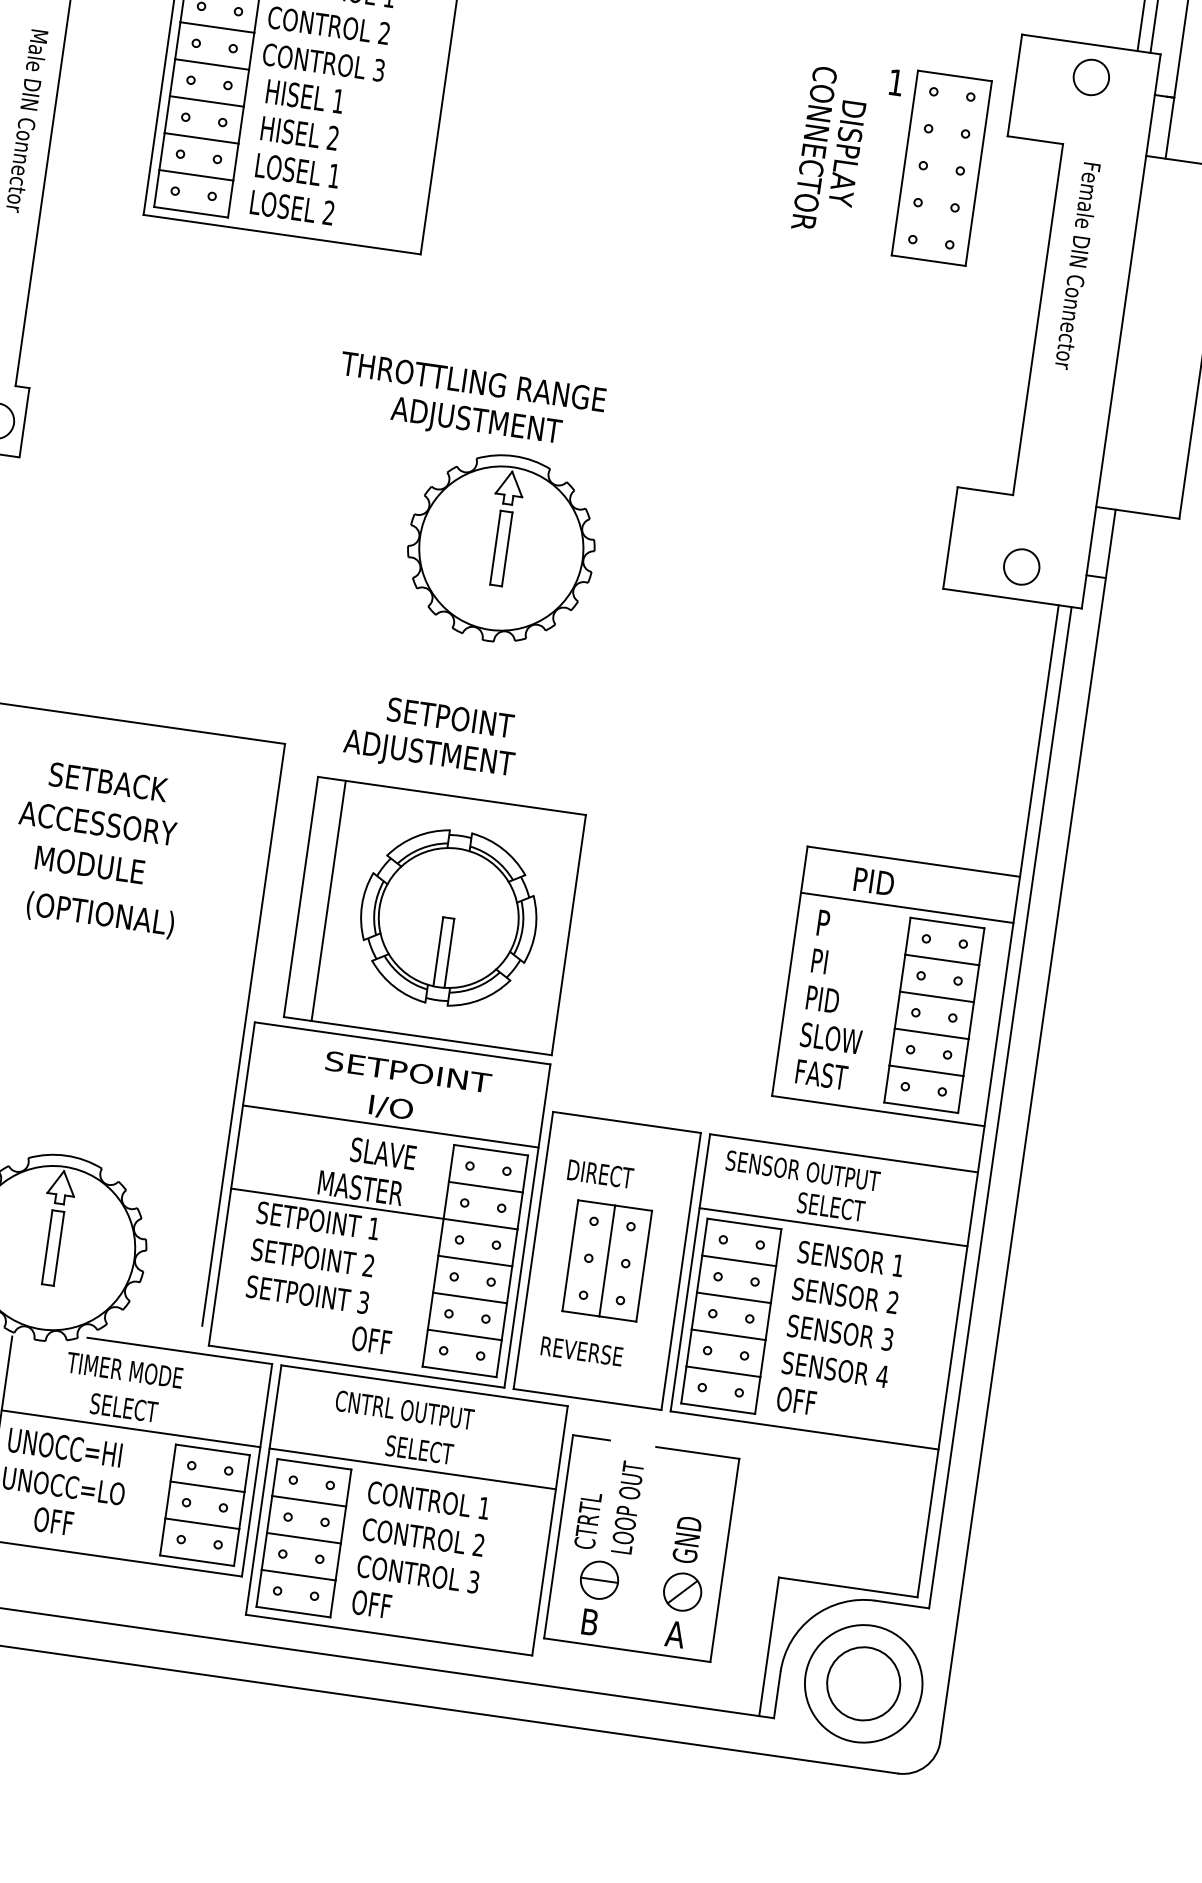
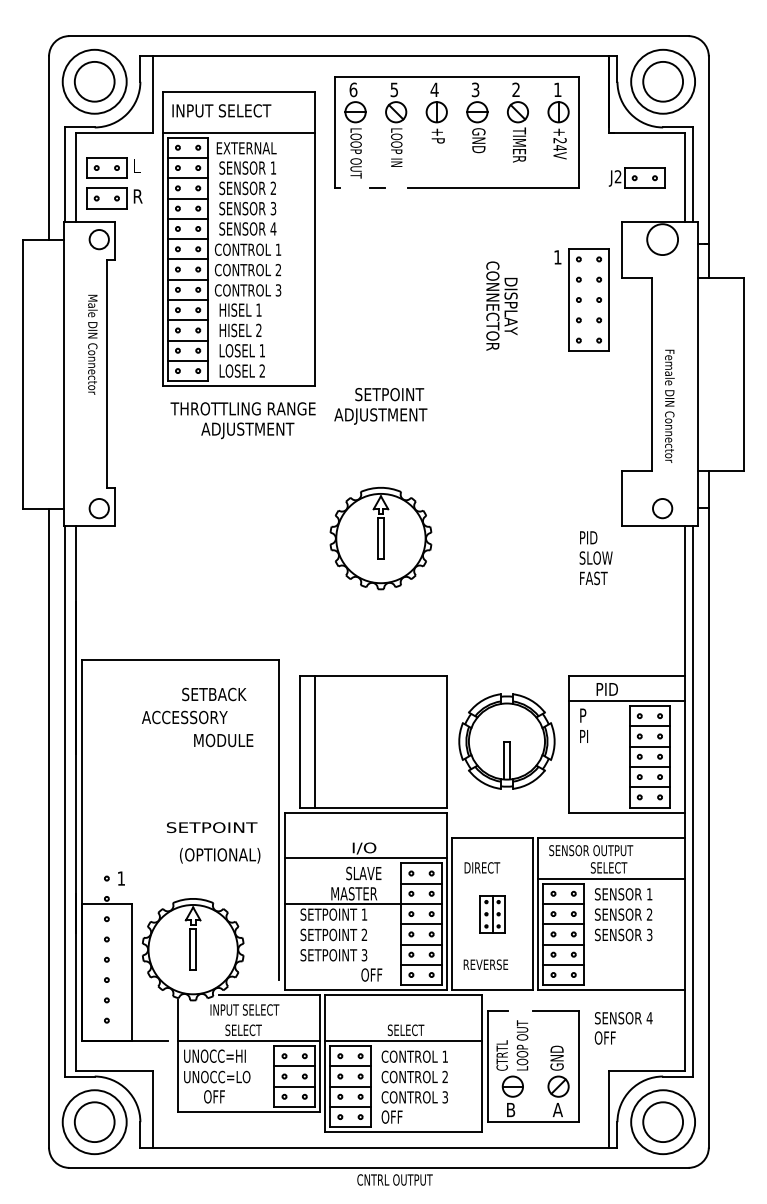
circle: (1091, 77) -> (662, 239), size x1.6
text: (830, 149) -> (501, 305), moved
text: (1077, 264) -> (669, 405), moved
text: (469, 402) -> (242, 420), moved
text: (430, 737) -> (380, 406), moved
text: (108, 782) -> (214, 694), moved
text: (89, 864) -> (223, 740), moved
text: (101, 914) -> (220, 855), moved
part: (447, 917) -> (506, 741), moved
text: (829, 1038) -> (595, 558), moved
text: (409, 1071) -> (212, 827), moved
part: (606, 1261) -> (492, 914), size x0.6
text: (131, 1370) -> (244, 1009), TIMER MODE -> INPUT SELECT
text: (832, 1388) -> (623, 1028), moved
text: (404, 1409) -> (394, 1179), moved

